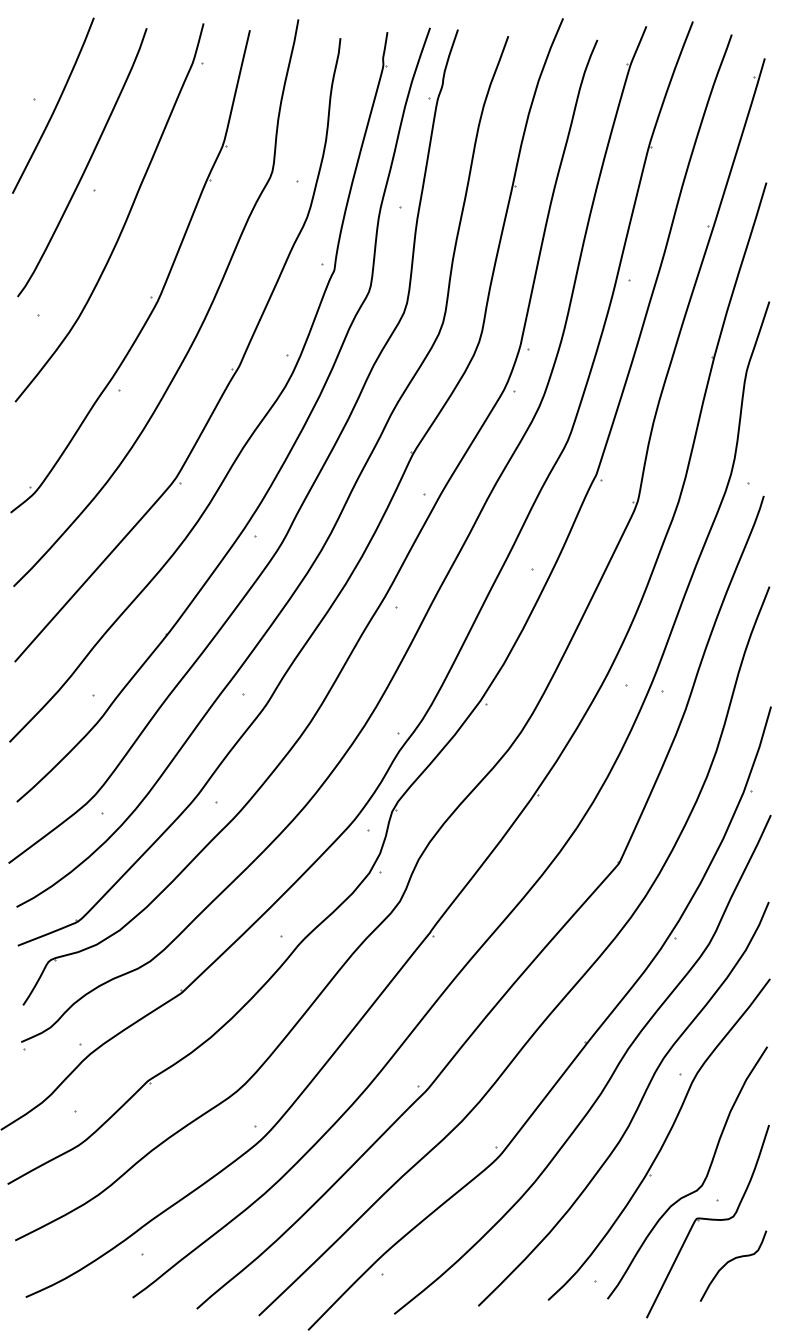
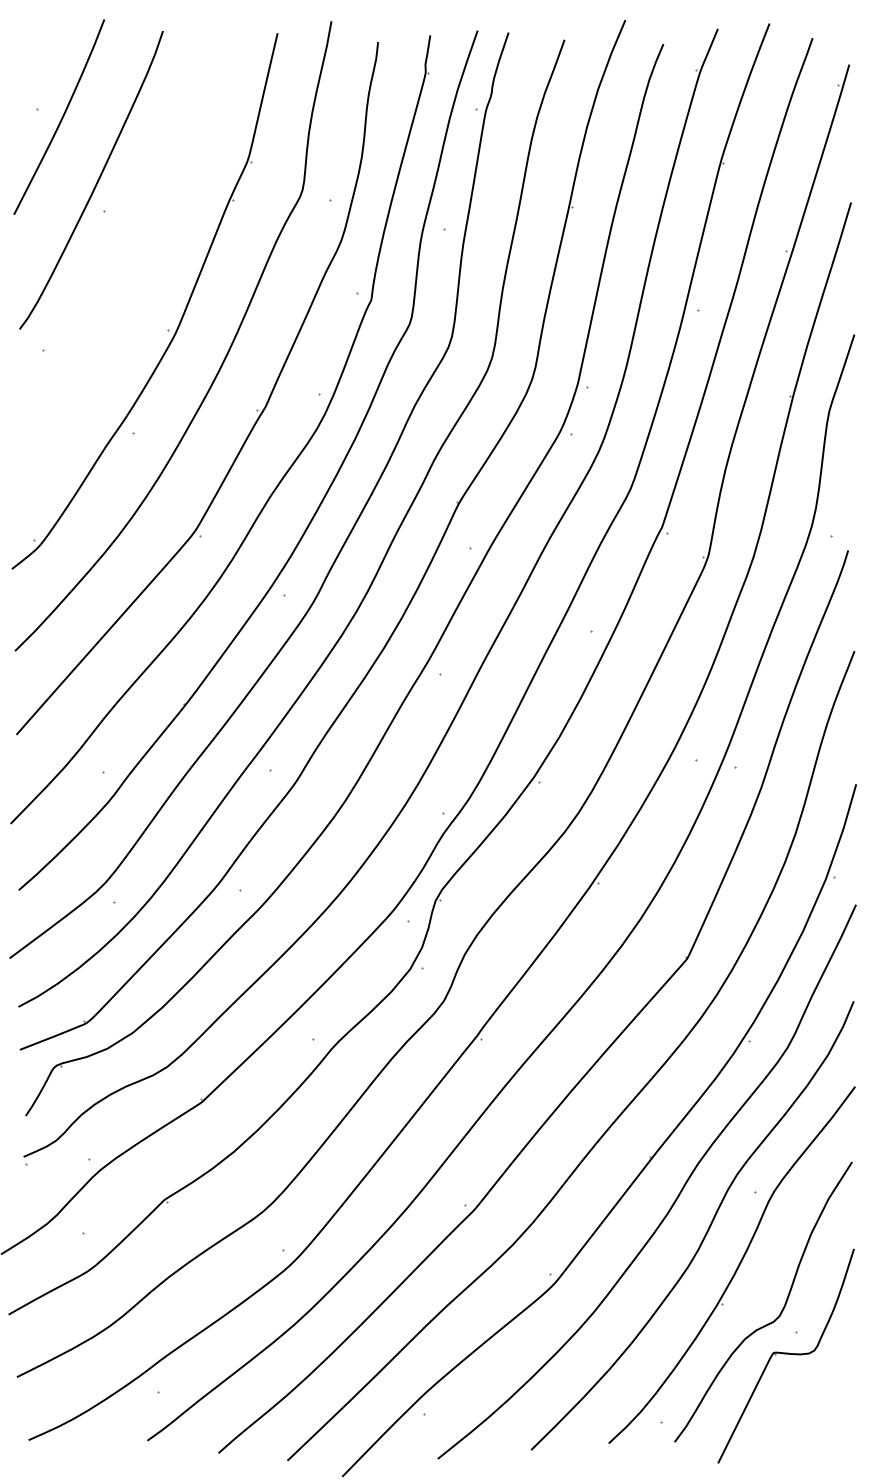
part: (125, 219) -> (139, 243), removed
curve: (729, 1262) -> (810, 1401), removed

